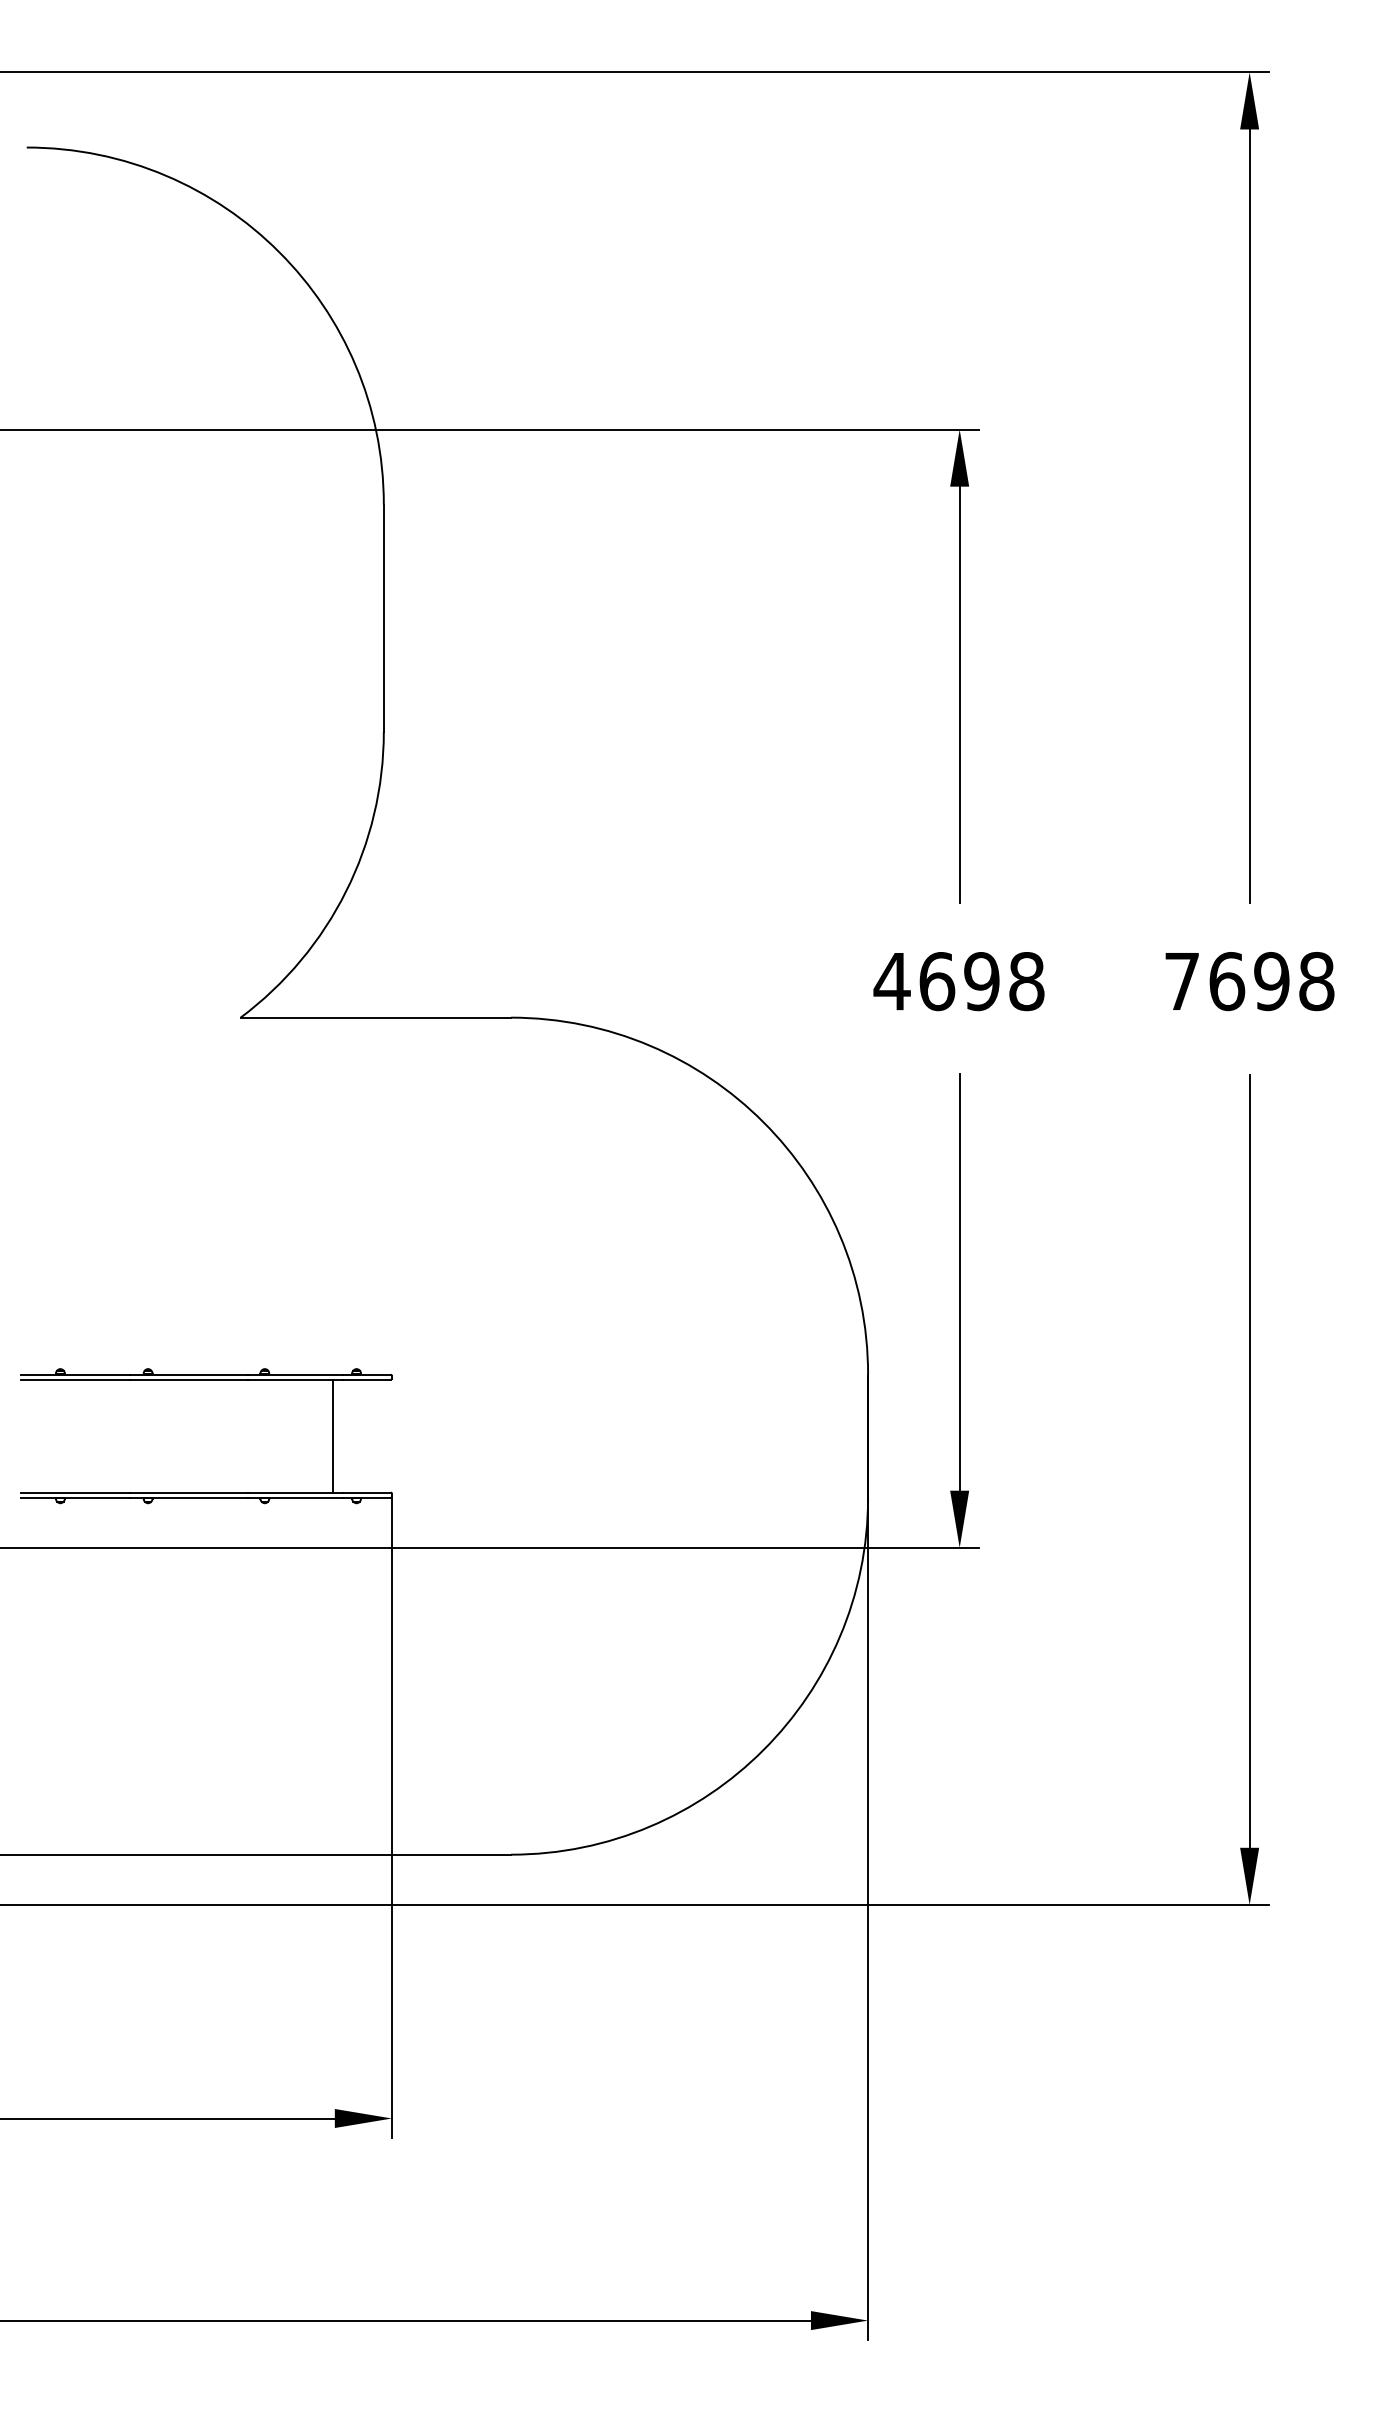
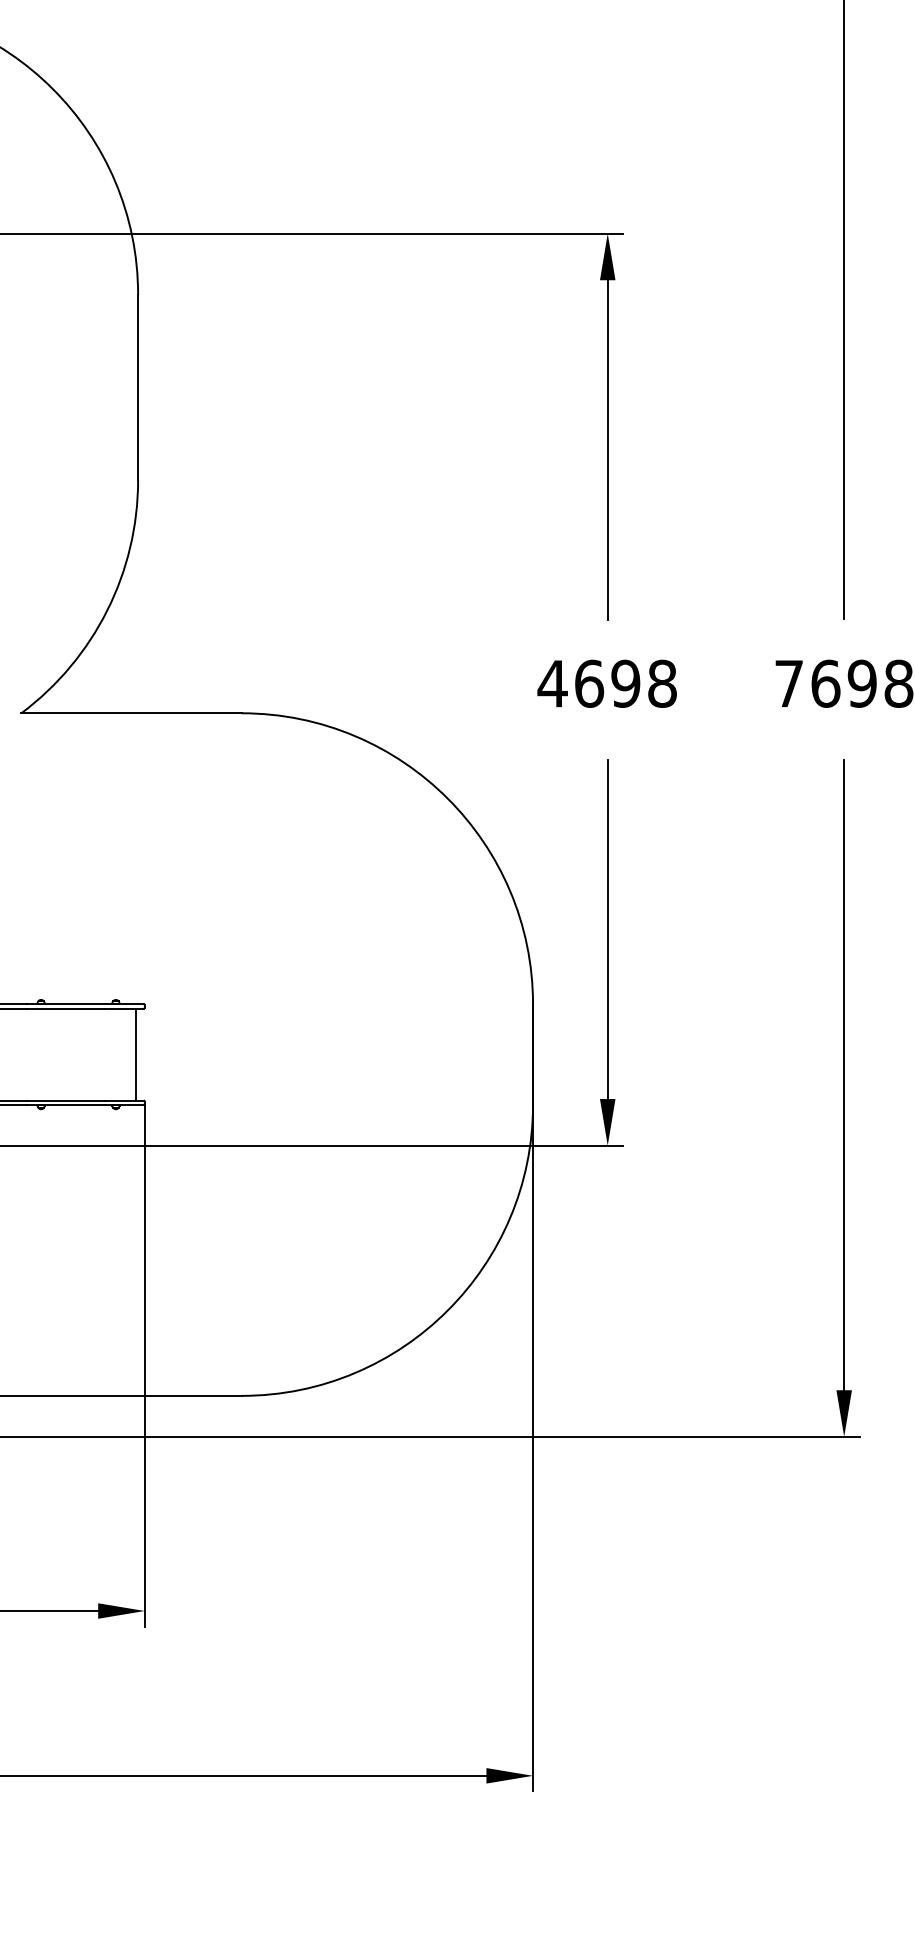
line: (332, 1435) -> (136, 1054), moved

